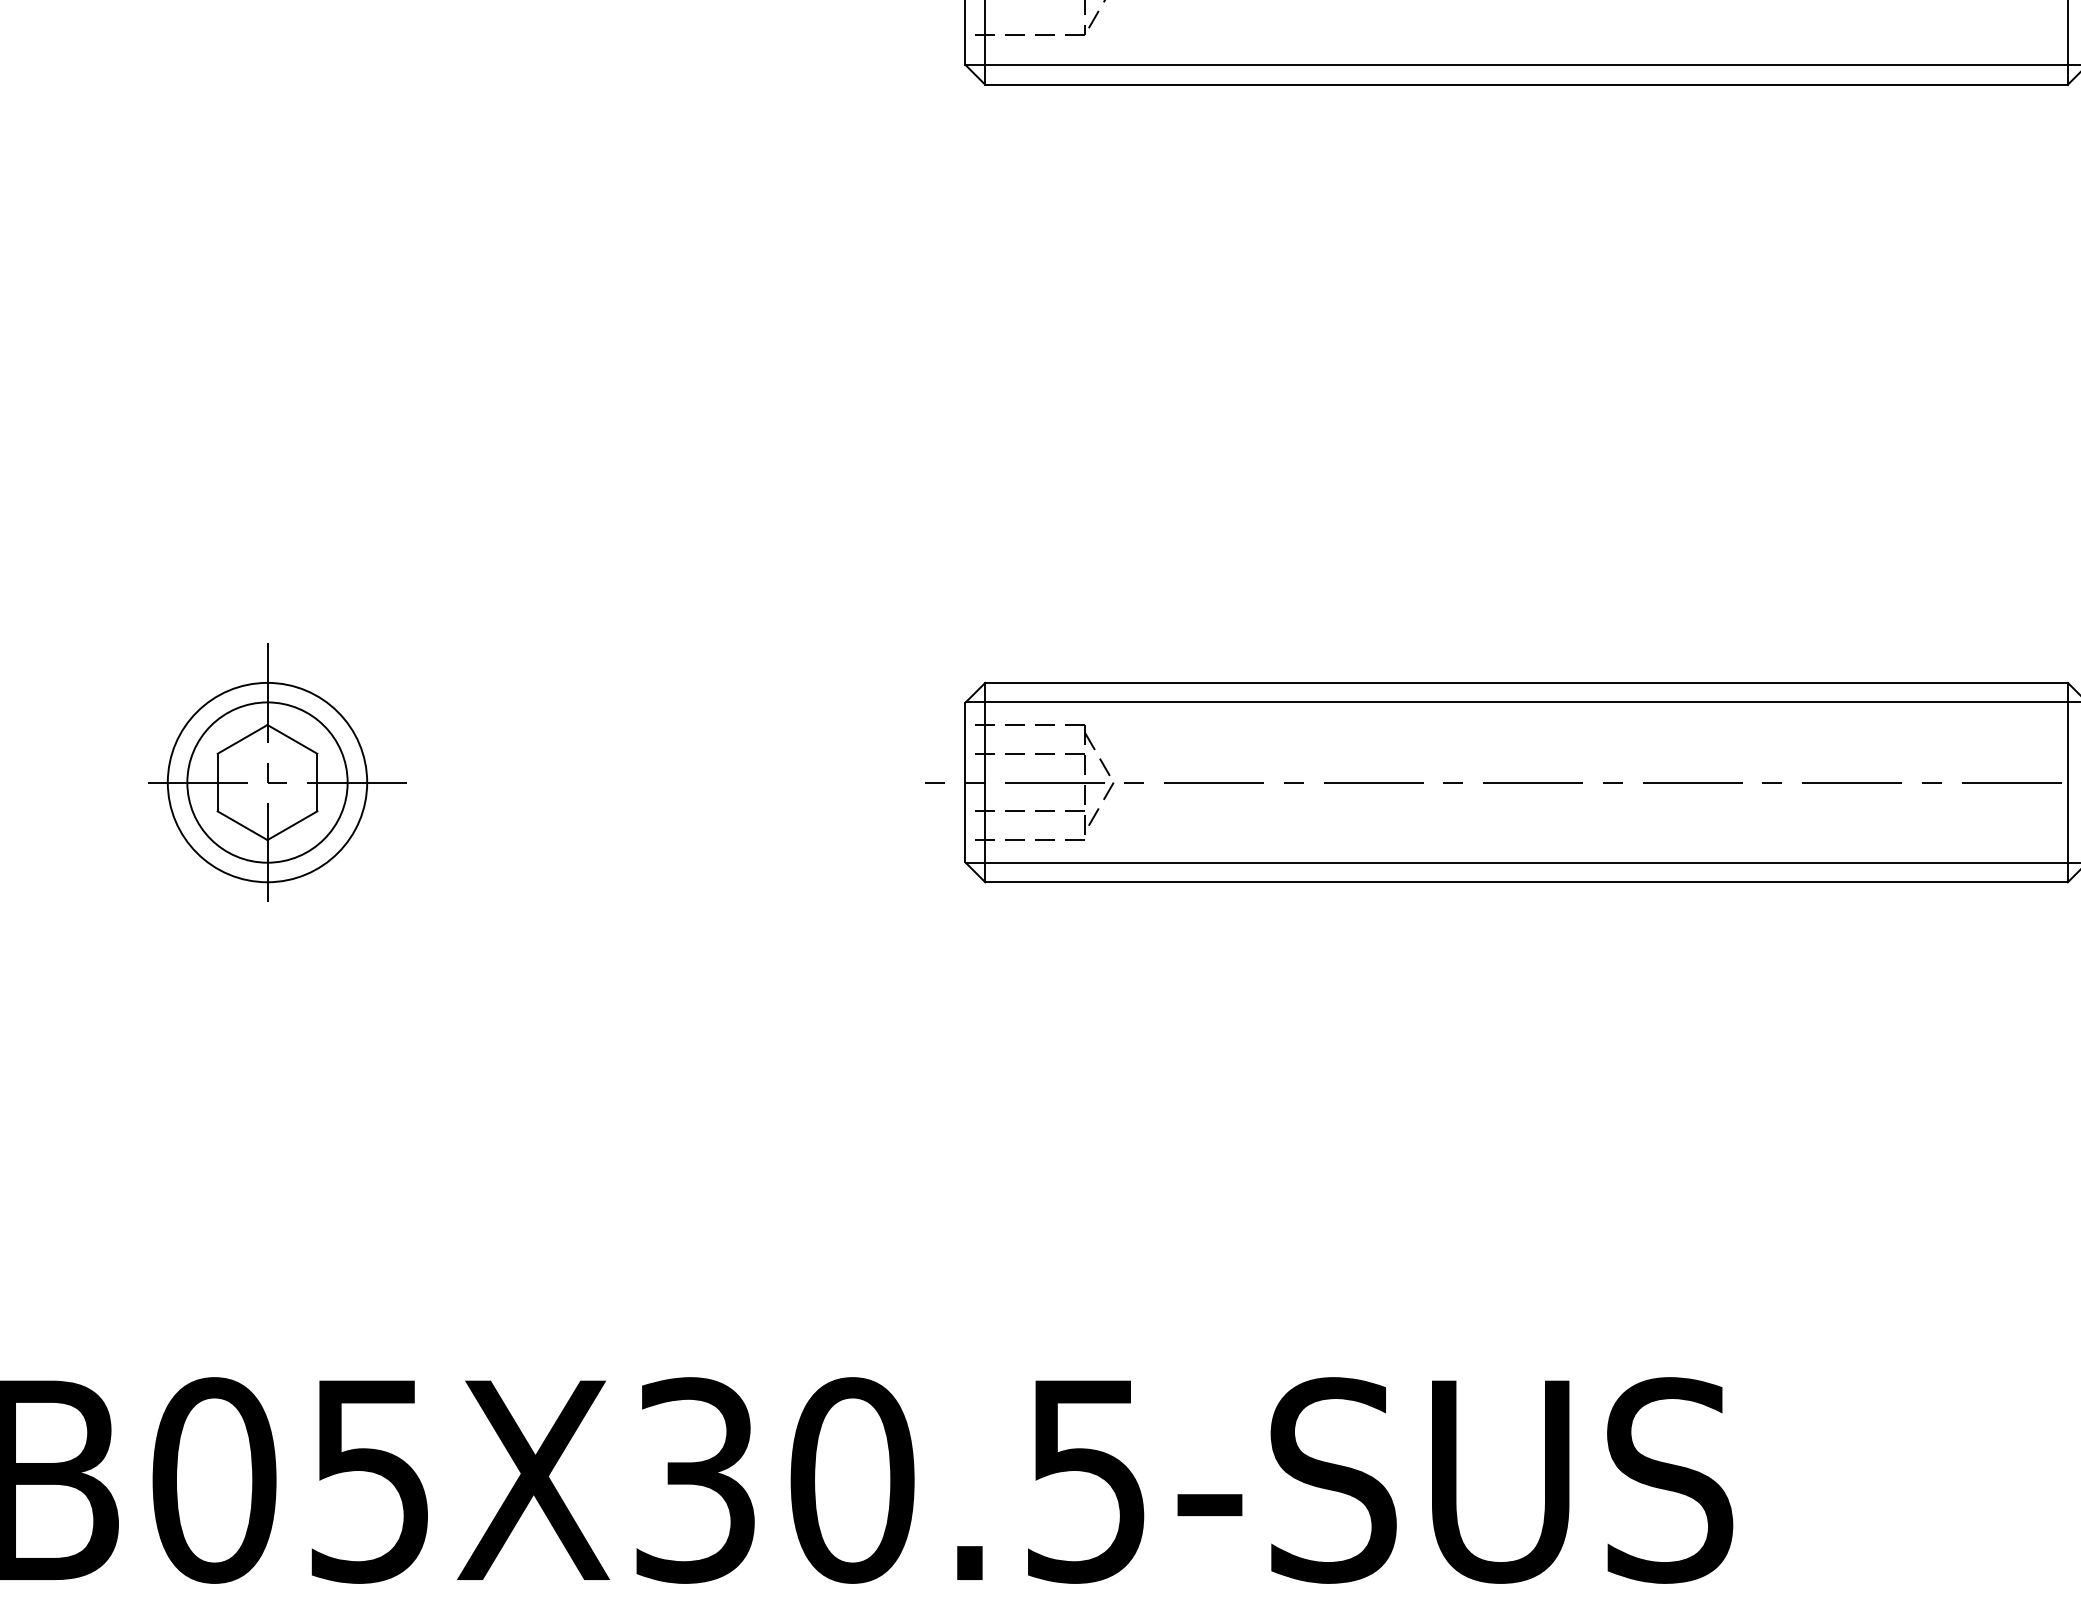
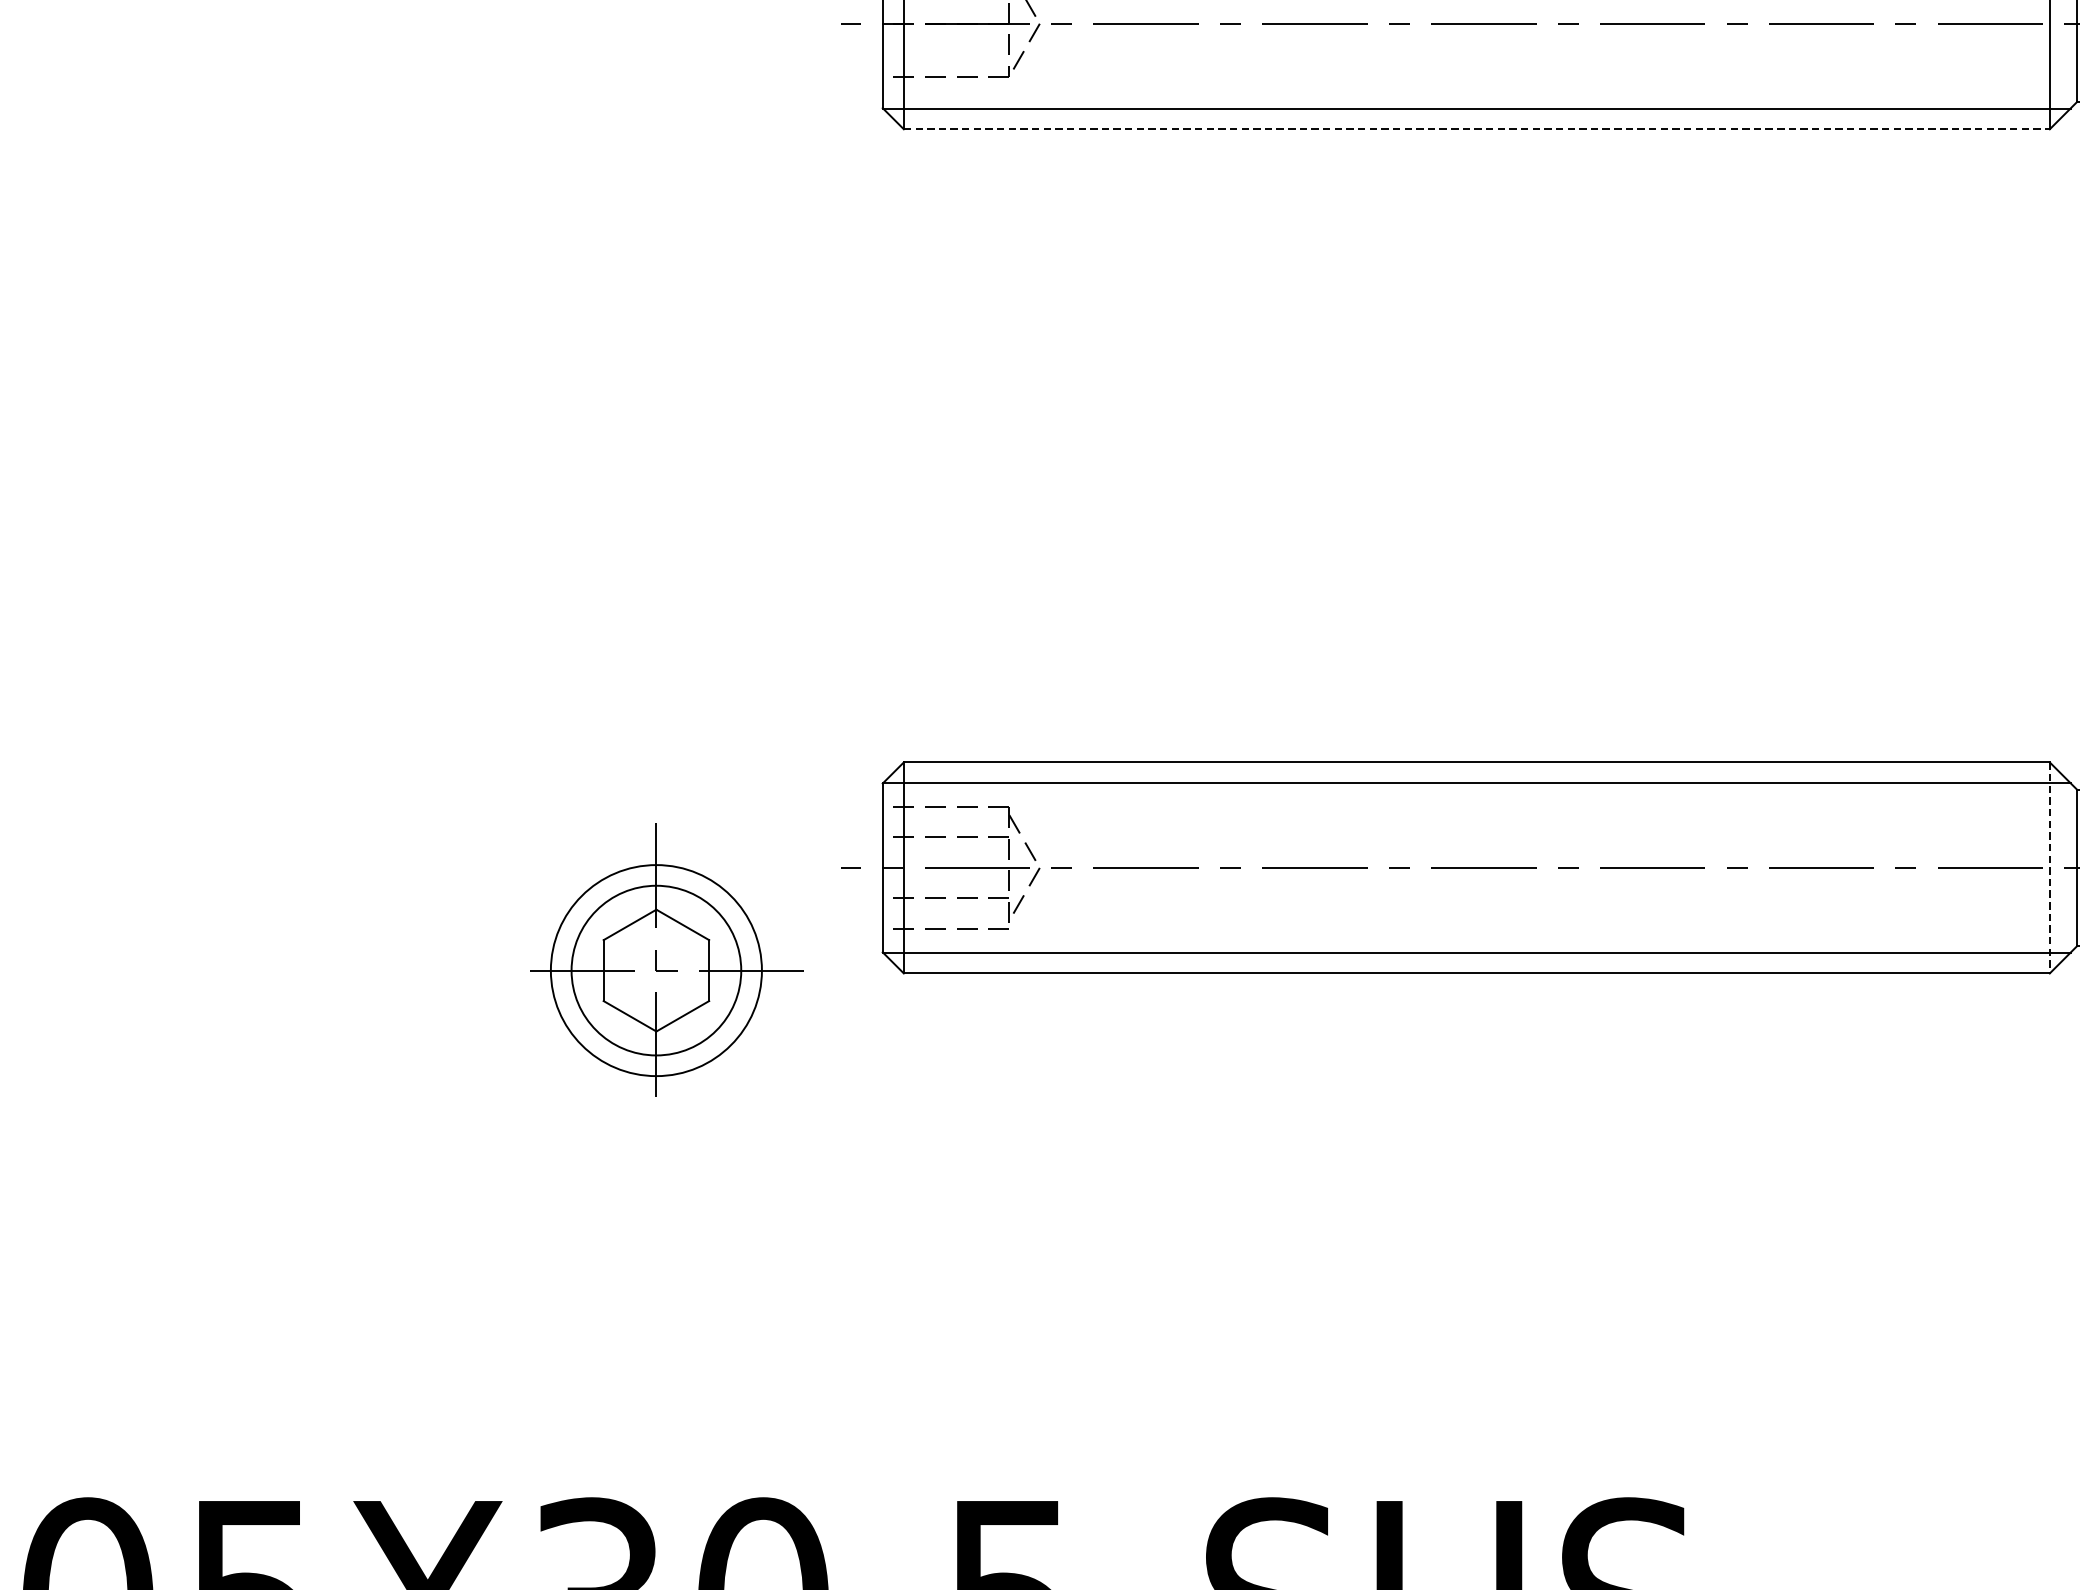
line: (1527, 84) -> (1477, 129), solid -> dashed
part: (277, 772) -> (666, 959), moved
line: (2067, 782) -> (2049, 867), solid -> dashed

